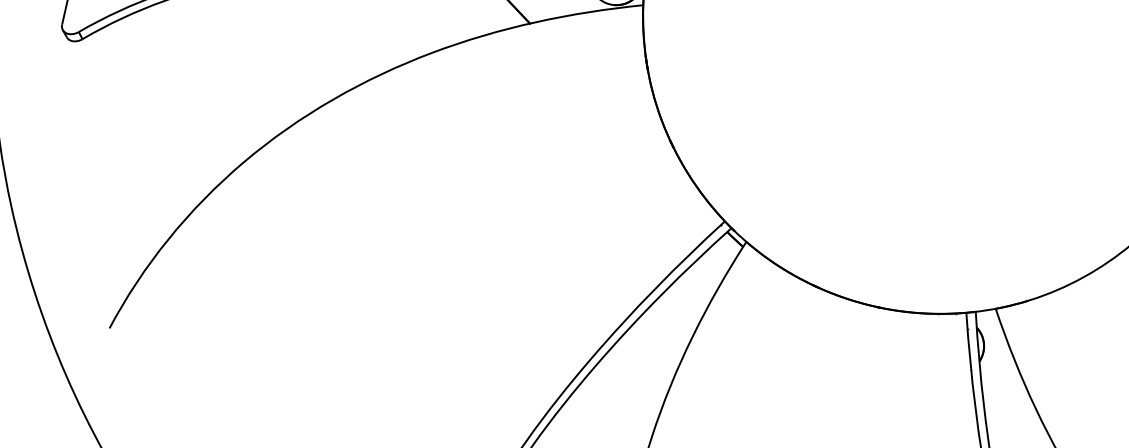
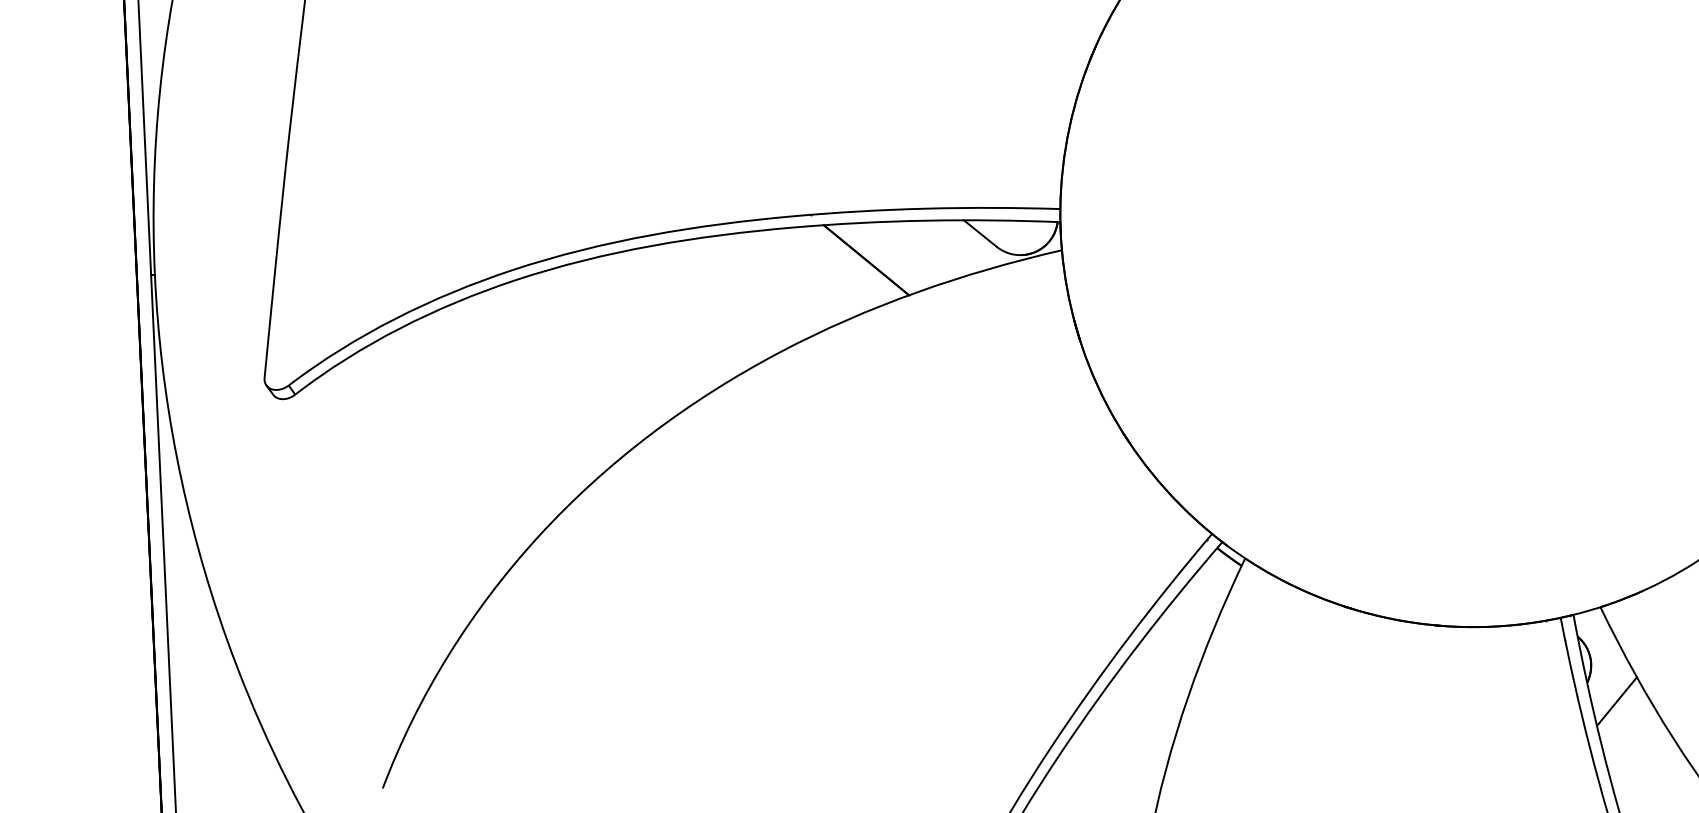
line: (998, 377) -> (1616, 701), added

